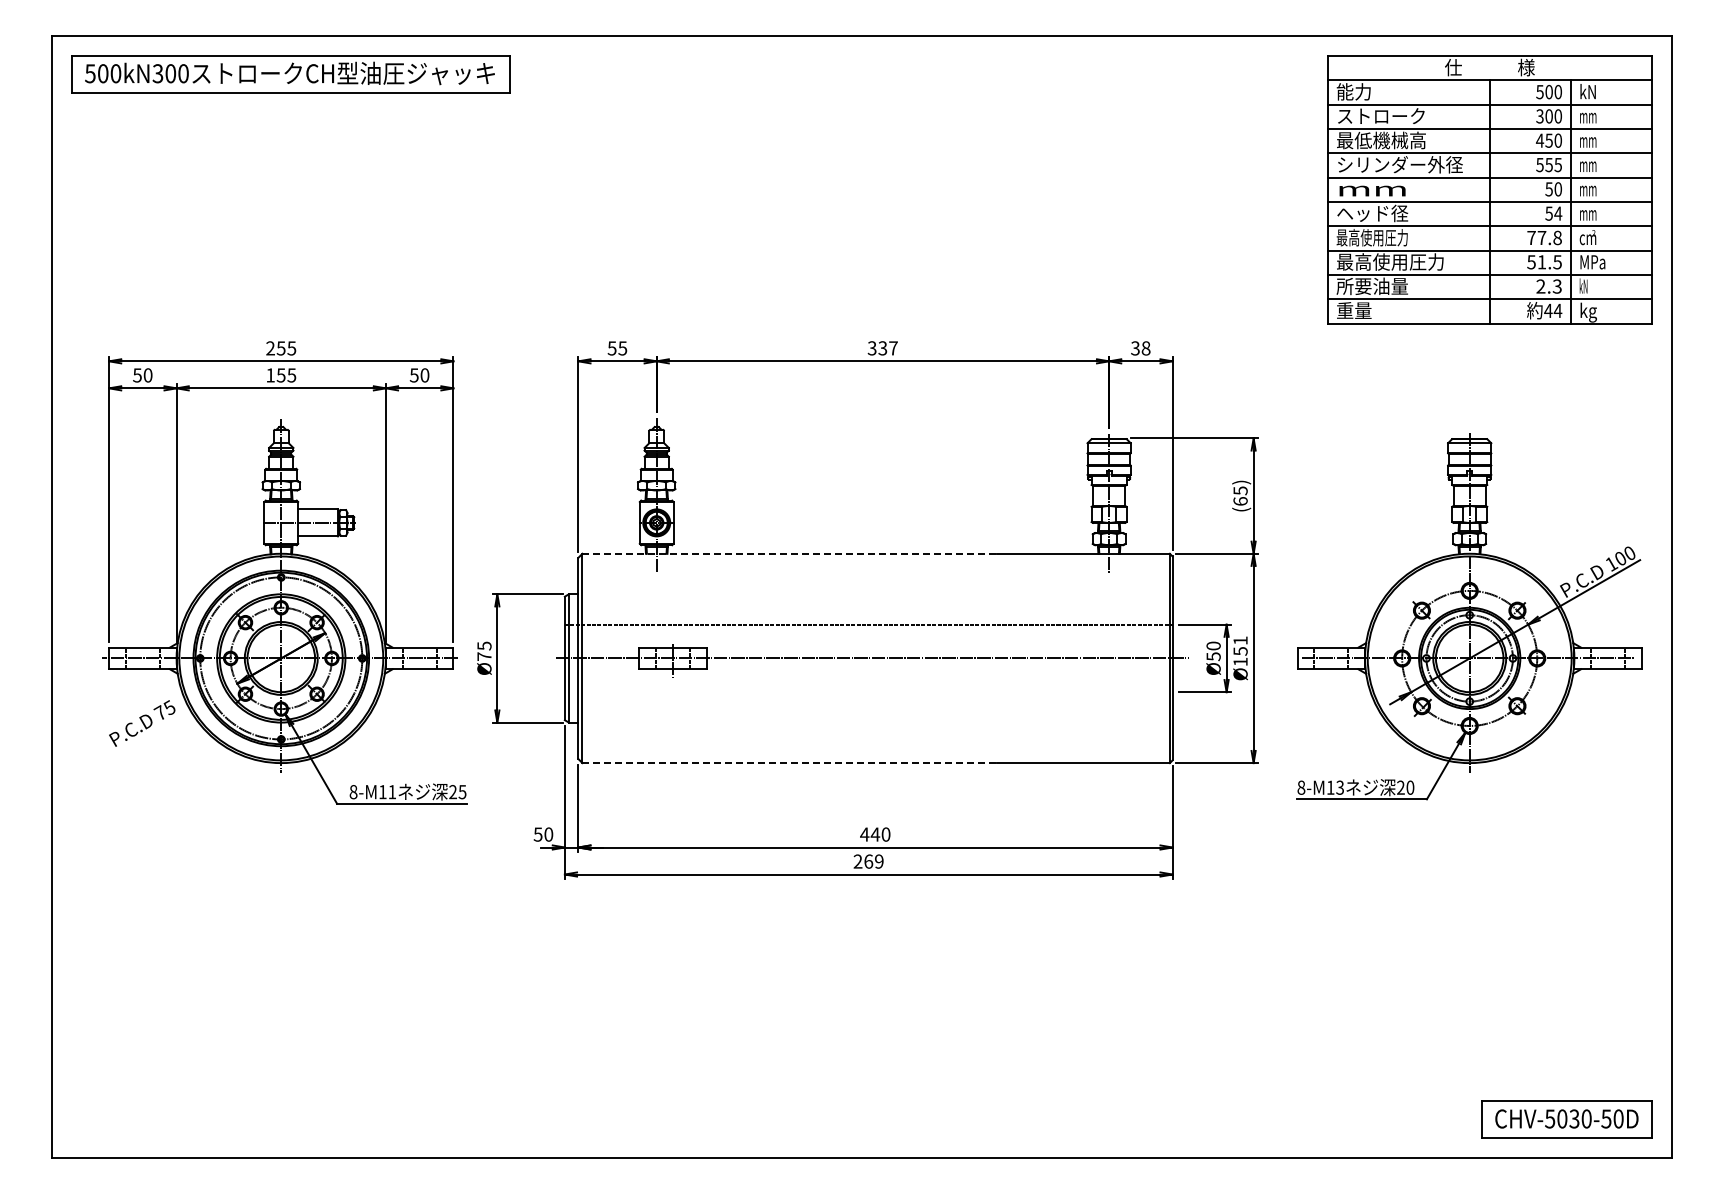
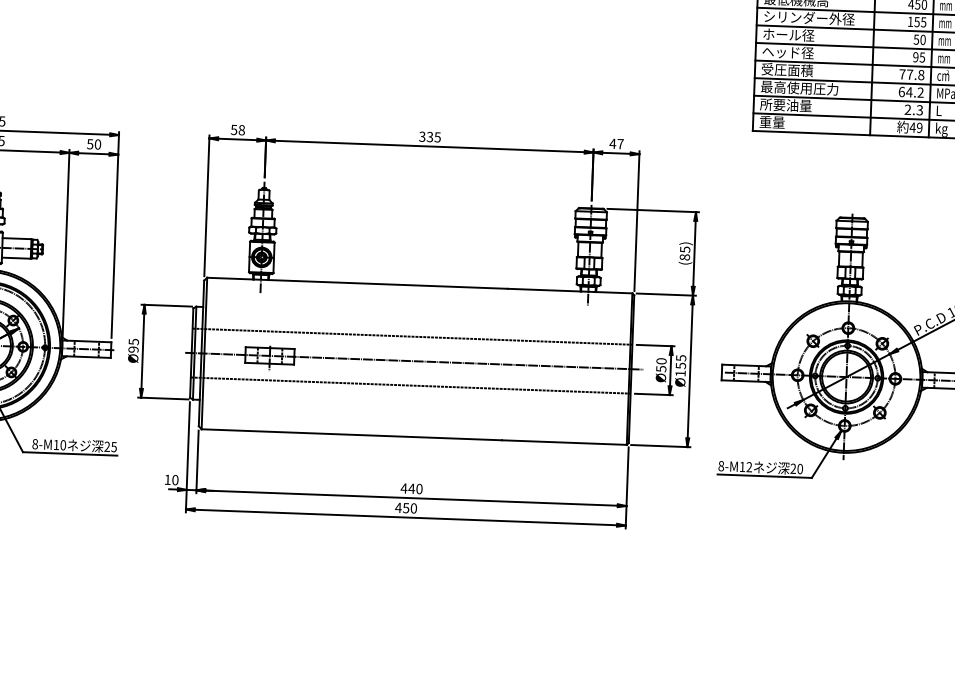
text: (1539, 165) -> (910, 22), 555 -> 155
text: (1372, 188) -> (788, 34), mm -> ホール径
text: (1553, 213) -> (919, 57), 54 -> 95
text: (1372, 237) -> (787, 69), 最高使用圧力 -> 受圧面積
text: (1544, 262) -> (911, 92), 51.5 -> 64.2
text: (1583, 285) -> (938, 110), kN -> L
text: (1557, 310) -> (919, 127), 44 -> 49
text: (622, 348) -> (241, 130), 55 -> 58
text: (893, 348) -> (437, 137), 337 -> 335
text: (1140, 348) -> (616, 144), 38 -> 47
text: (1240, 501) -> (684, 257), (65) -> (85)
line: (790, 553) -> (357, 283), dashed -> solid
text: (1240, 640) -> (681, 358), Ø151 -> Ø155
text: (484, 656) -> (133, 349), Ø75 -> Ø95
line: (868, 692) -> (410, 385), added
line: (790, 763) -> (352, 435), dashed -> solid
text: (1340, 787) -> (749, 467), 8-M13 -> 8-M12
text: (392, 792) -> (63, 445), 8-M11 -> 8-M10
text: (537, 834) -> (167, 479), 50 -> 10
text: (868, 861) -> (406, 508), 269 -> 450

